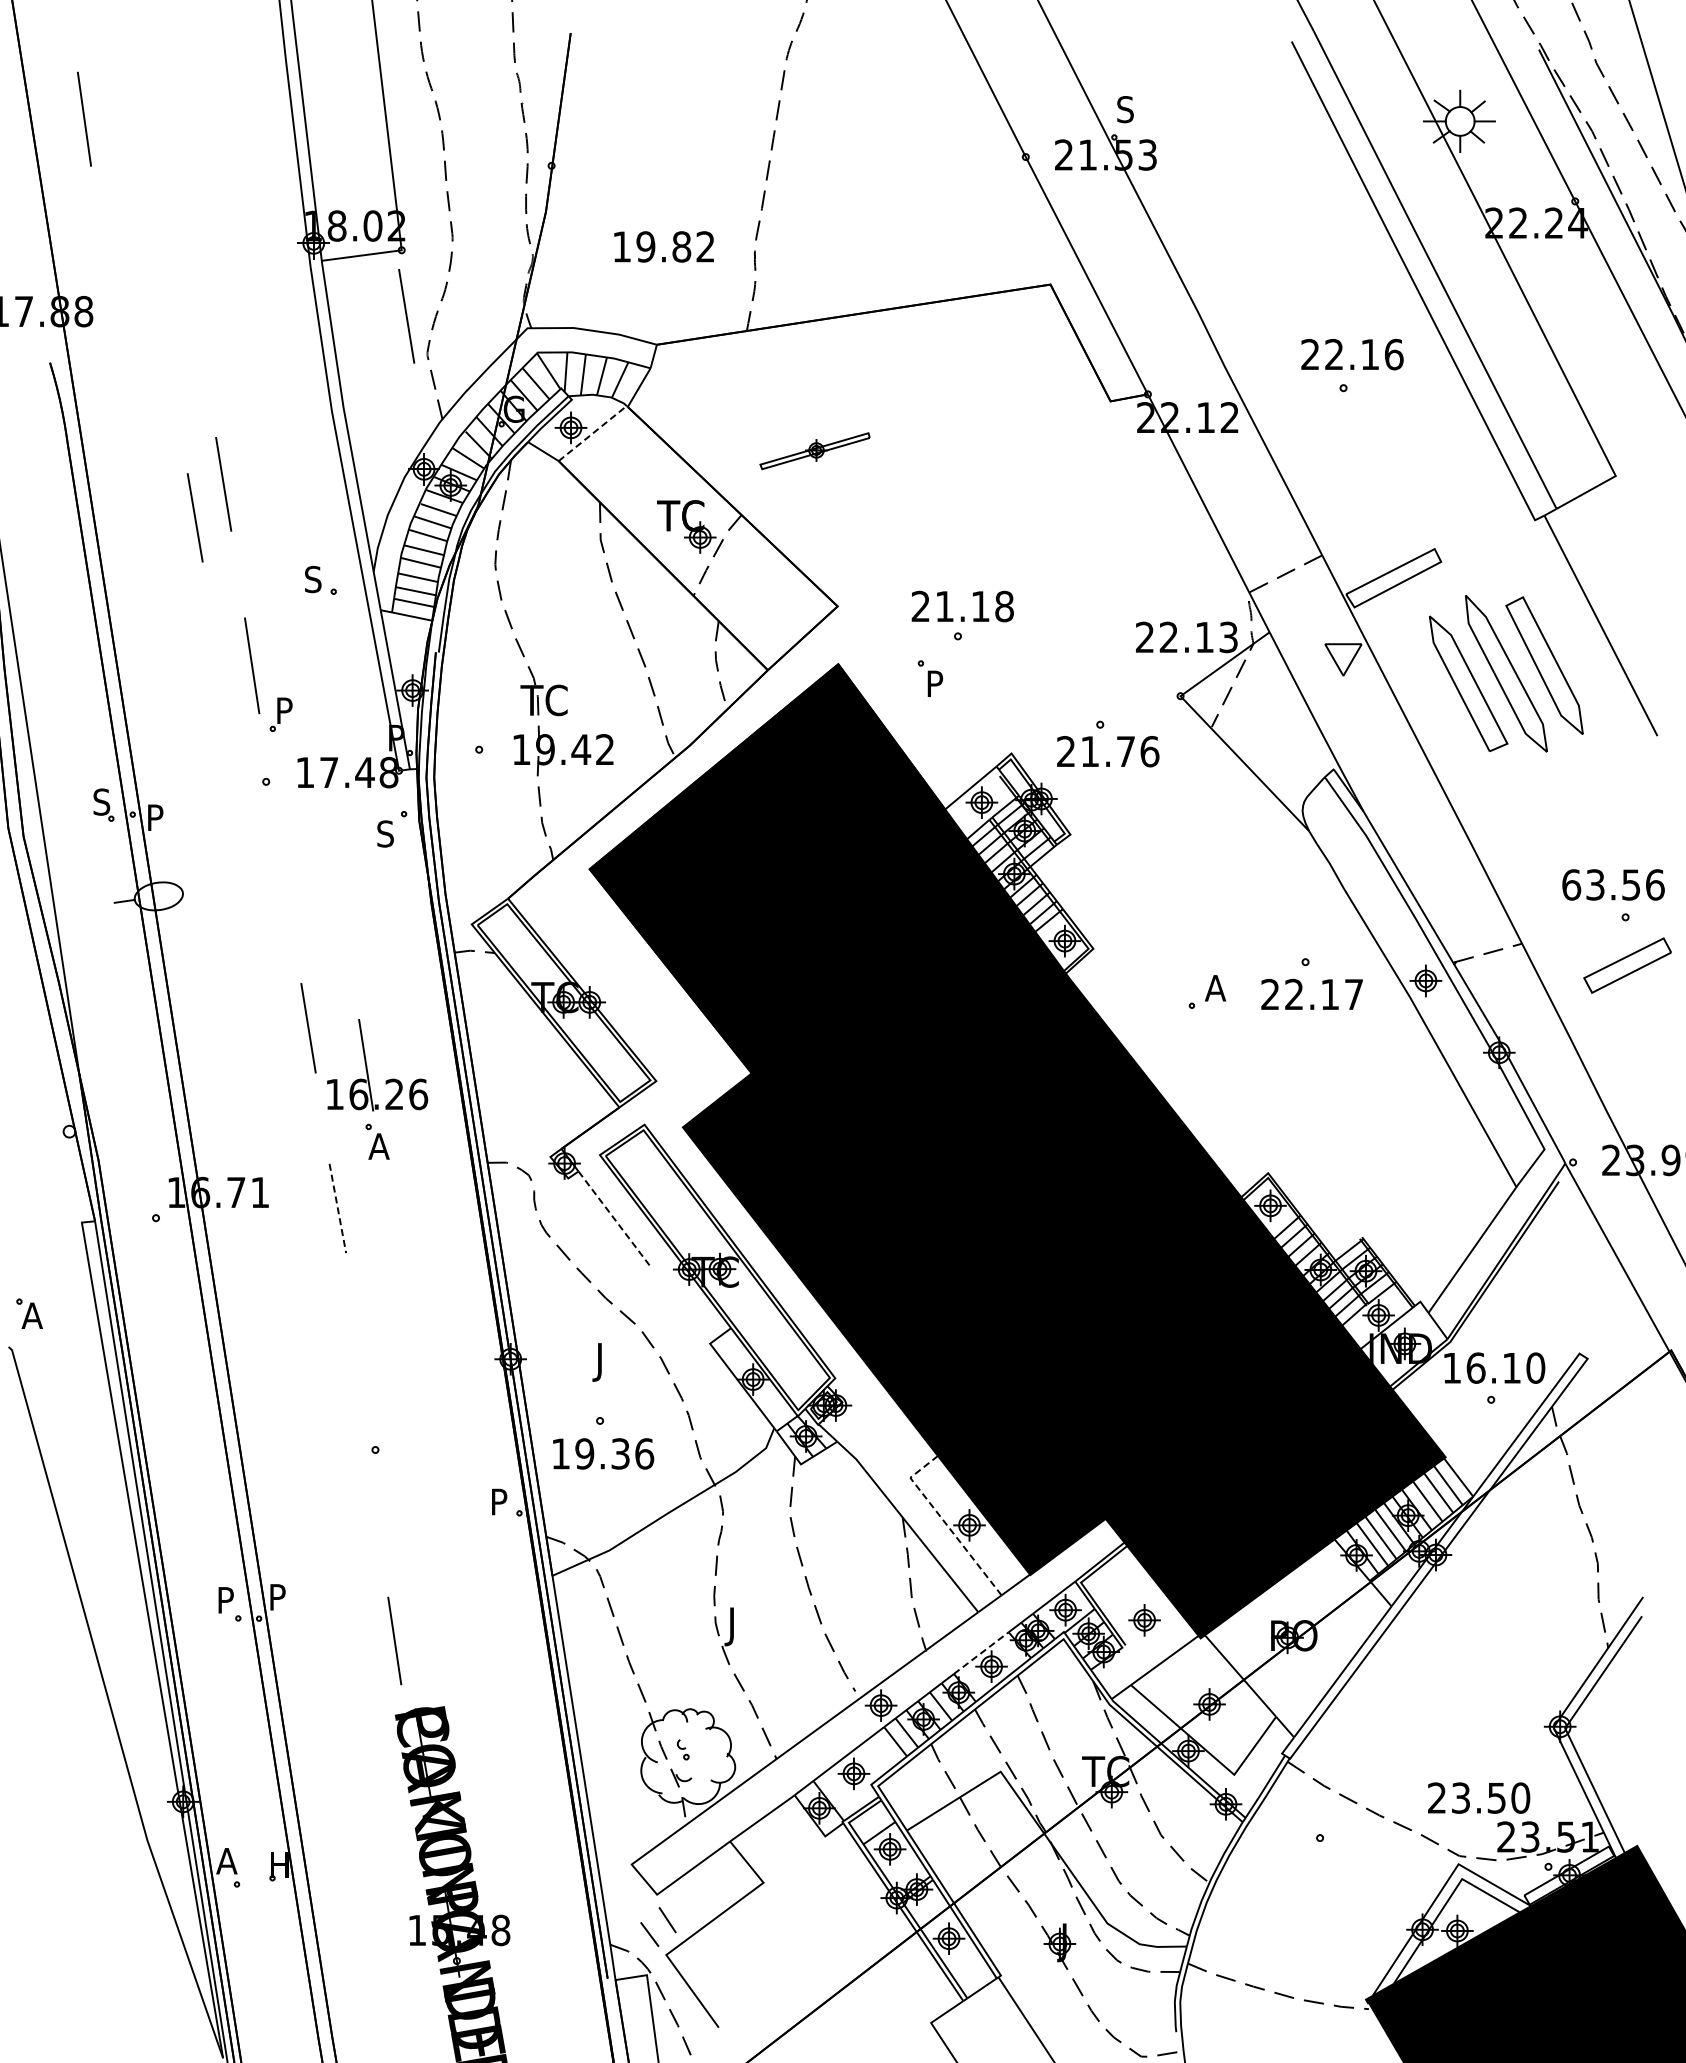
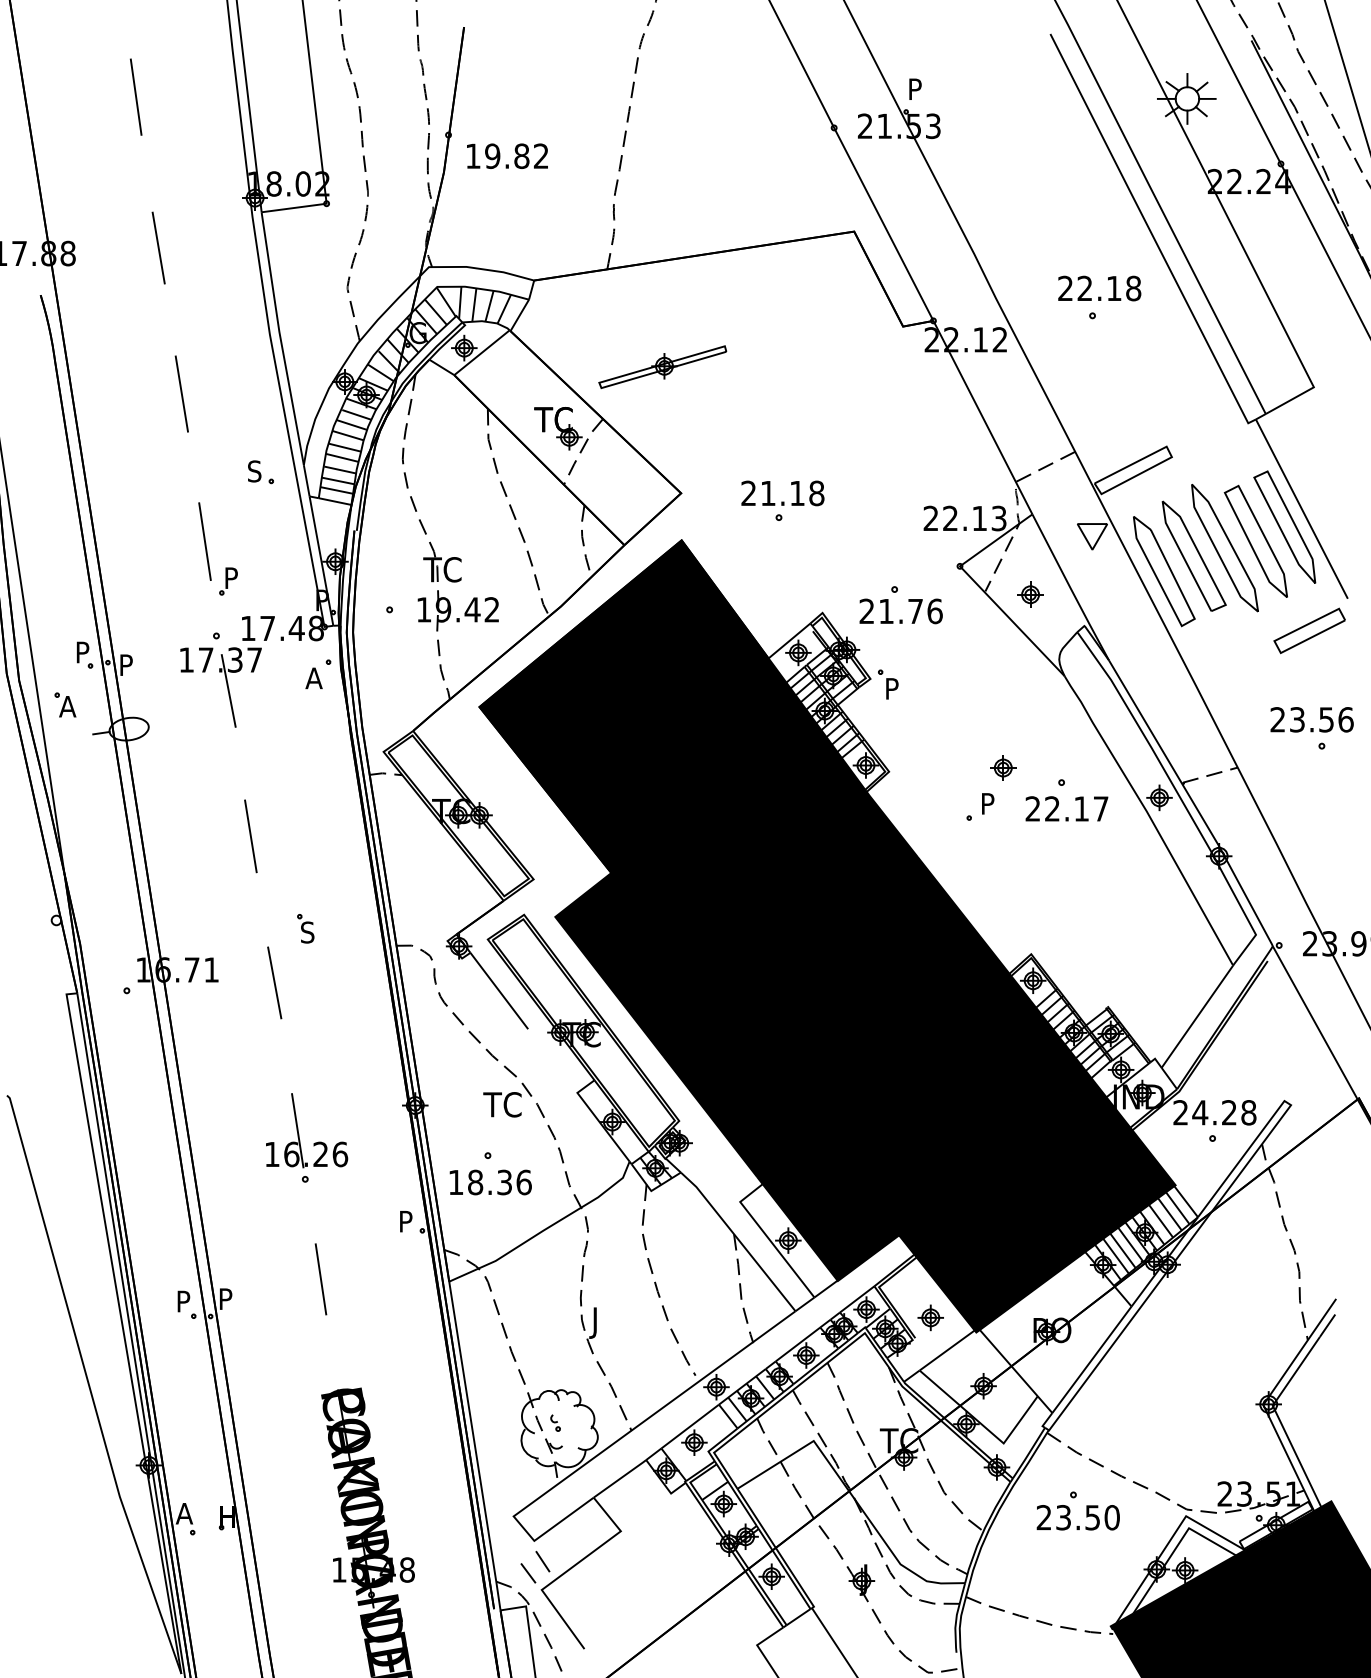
text: (1125, 109) -> (915, 89), S -> P
line: (84, 118) -> (136, 96), moved
text: (663, 246) -> (507, 155), moved
line: (406, 316) -> (330, 257), removed
text: (1393, 354) -> (1133, 288), 22.16 -> 22.18
line: (592, 433) -> (481, 352), dashed -> solid
part: (814, 450) -> (662, 366), size x1.43
line: (194, 517) -> (158, 247), moved
part: (1579, 647) -> (1284, 526), added
part: (930, 678) -> (888, 684), moved
part: (1431, 702) -> (1164, 571), added
part: (1267, 730) -> (1030, 594), added
text: (101, 801) -> (82, 651), S -> P
text: (385, 833) -> (313, 677), S -> A
part: (278, 841) -> (226, 684), added
text: (1571, 884) -> (1277, 719), 63.56 -> 23.56
part: (1233, 944) -> (1003, 768), added
part: (1627, 965) -> (1309, 630), moved
text: (1215, 988) -> (988, 804), A -> P
part: (367, 1065) -> (298, 1130), moved
text: (378, 1146) -> (307, 932), A -> S
line: (337, 1208) -> (274, 982), dashed -> solid
line: (614, 1218) -> (499, 991), dashed -> solid
part: (29, 1313) -> (65, 704), moved
text: (616, 1361) -> (501, 1107), J -> TC
text: (1494, 1367) -> (1215, 1112), 16.10 -> 24.28
text: (584, 1453) -> (475, 1182), 19.36 -> 18.36
line: (944, 1522) -> (768, 1238), dashed -> solid
line: (394, 1640) -> (320, 1278), moved
line: (981, 1652) -> (798, 1343), dashed -> solid
text: (1479, 1797) -> (1078, 1517), moved

